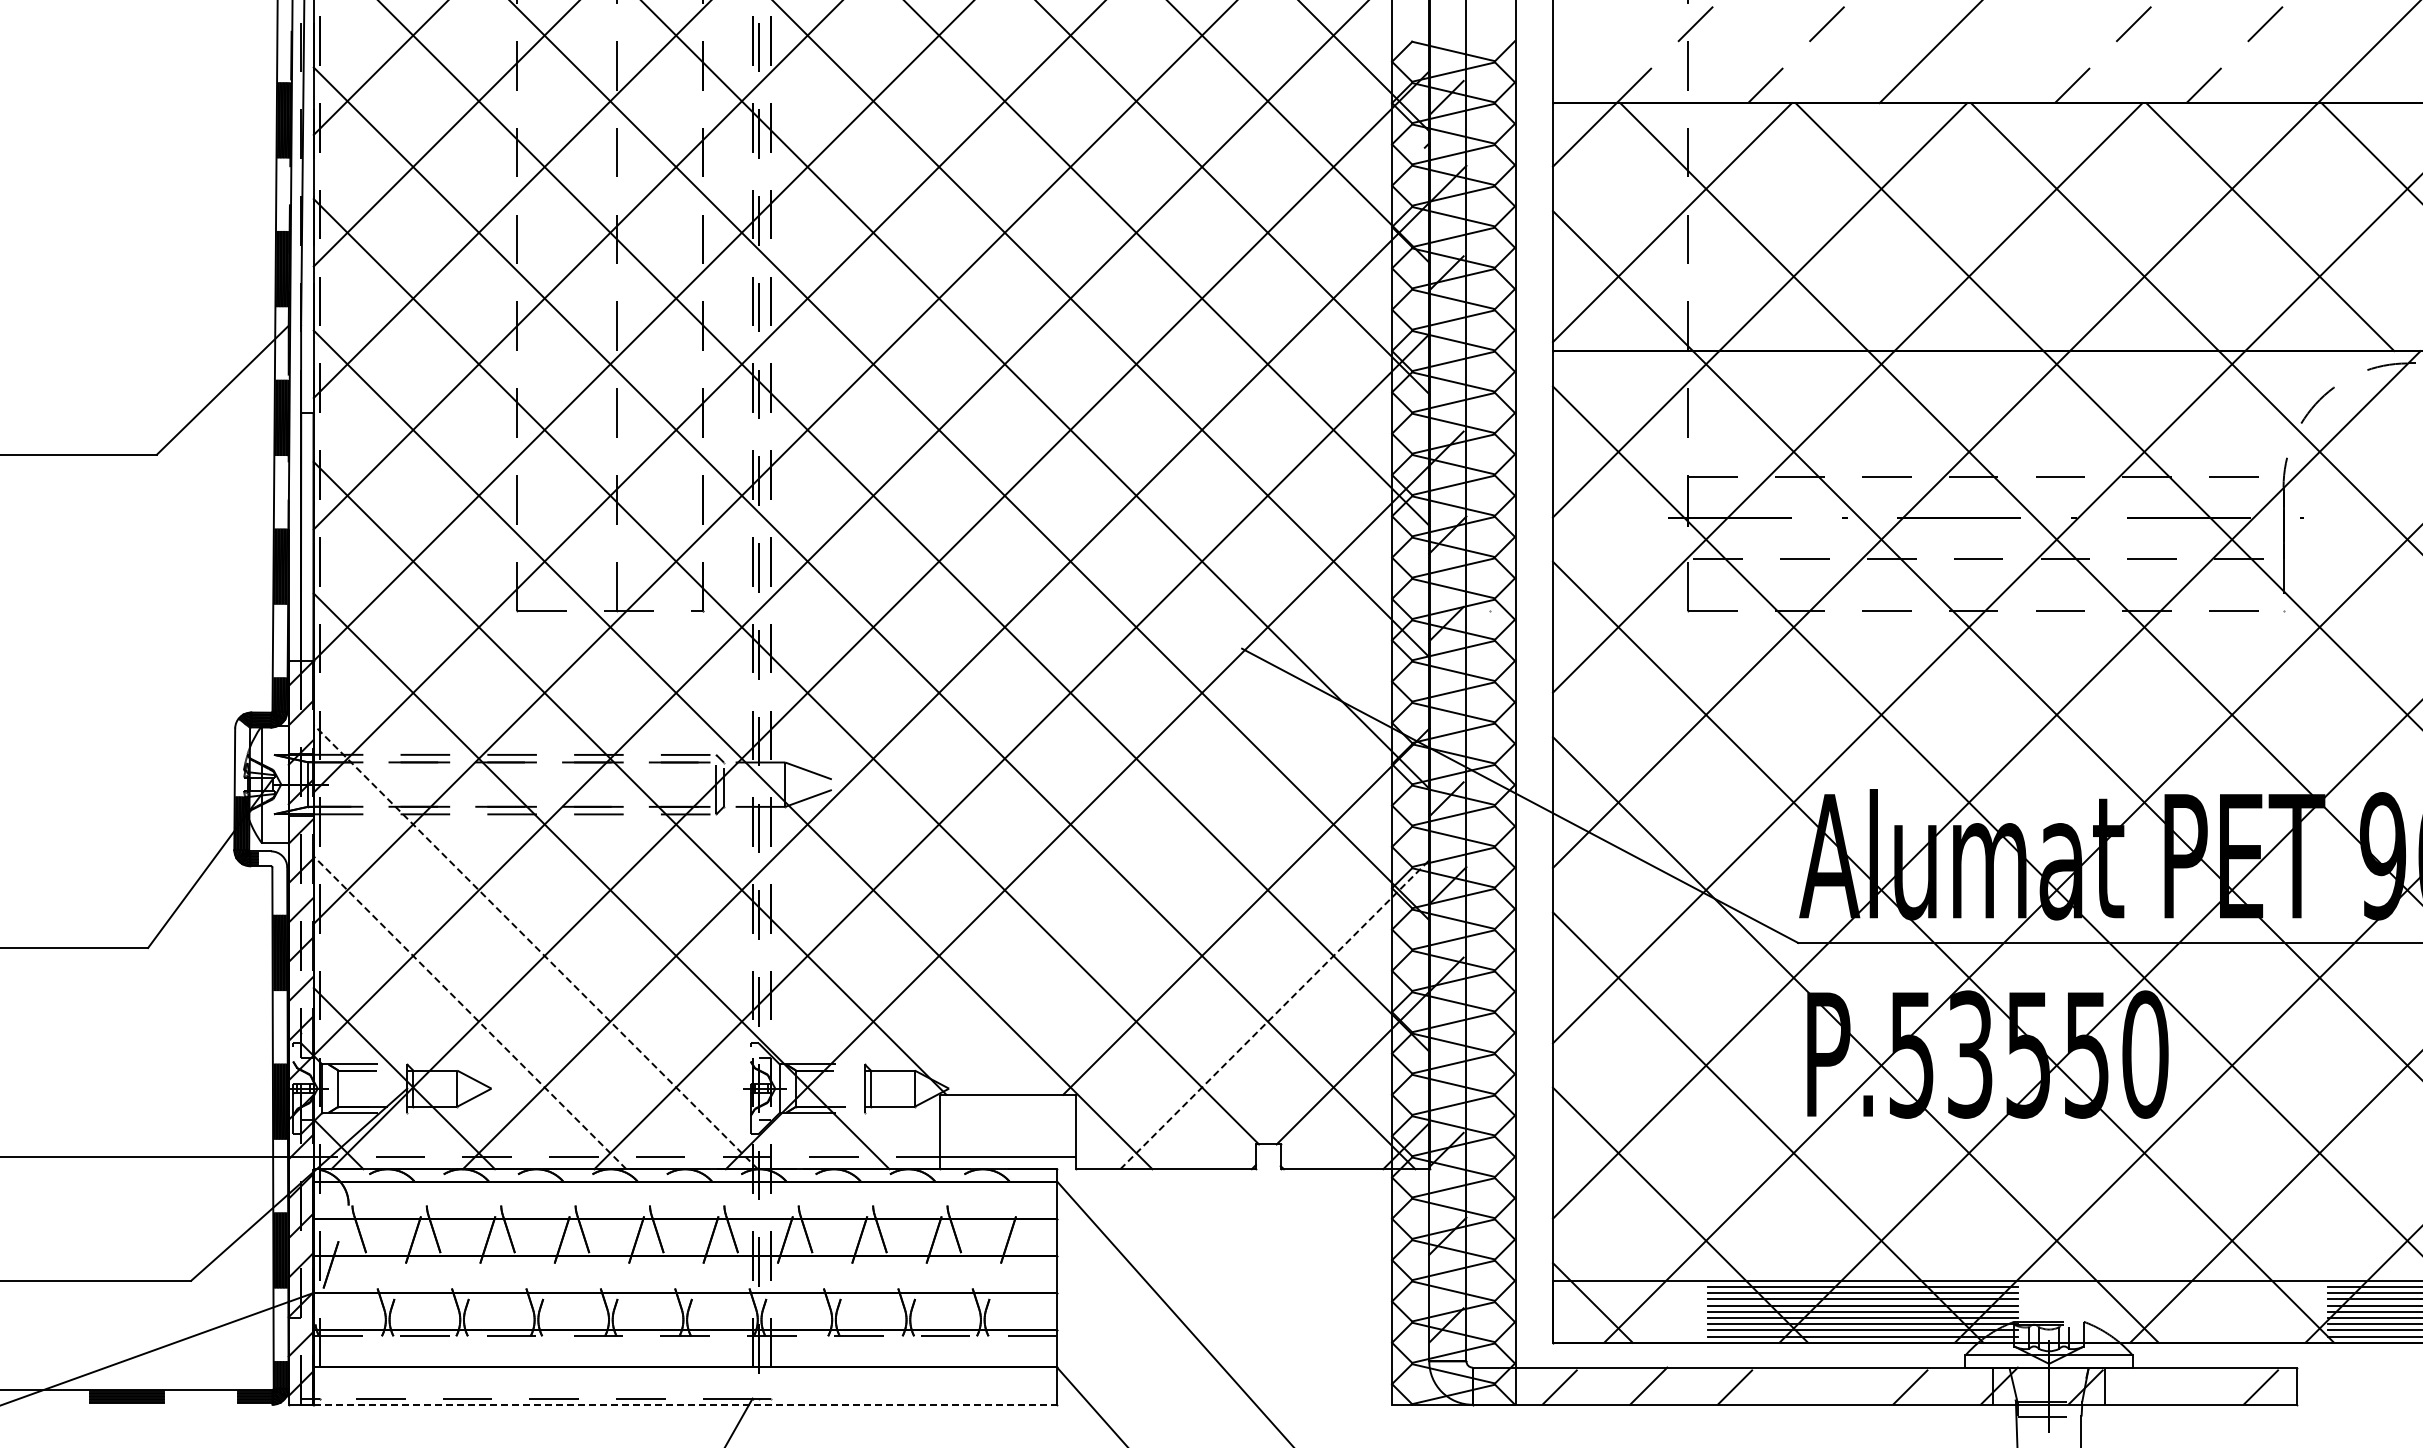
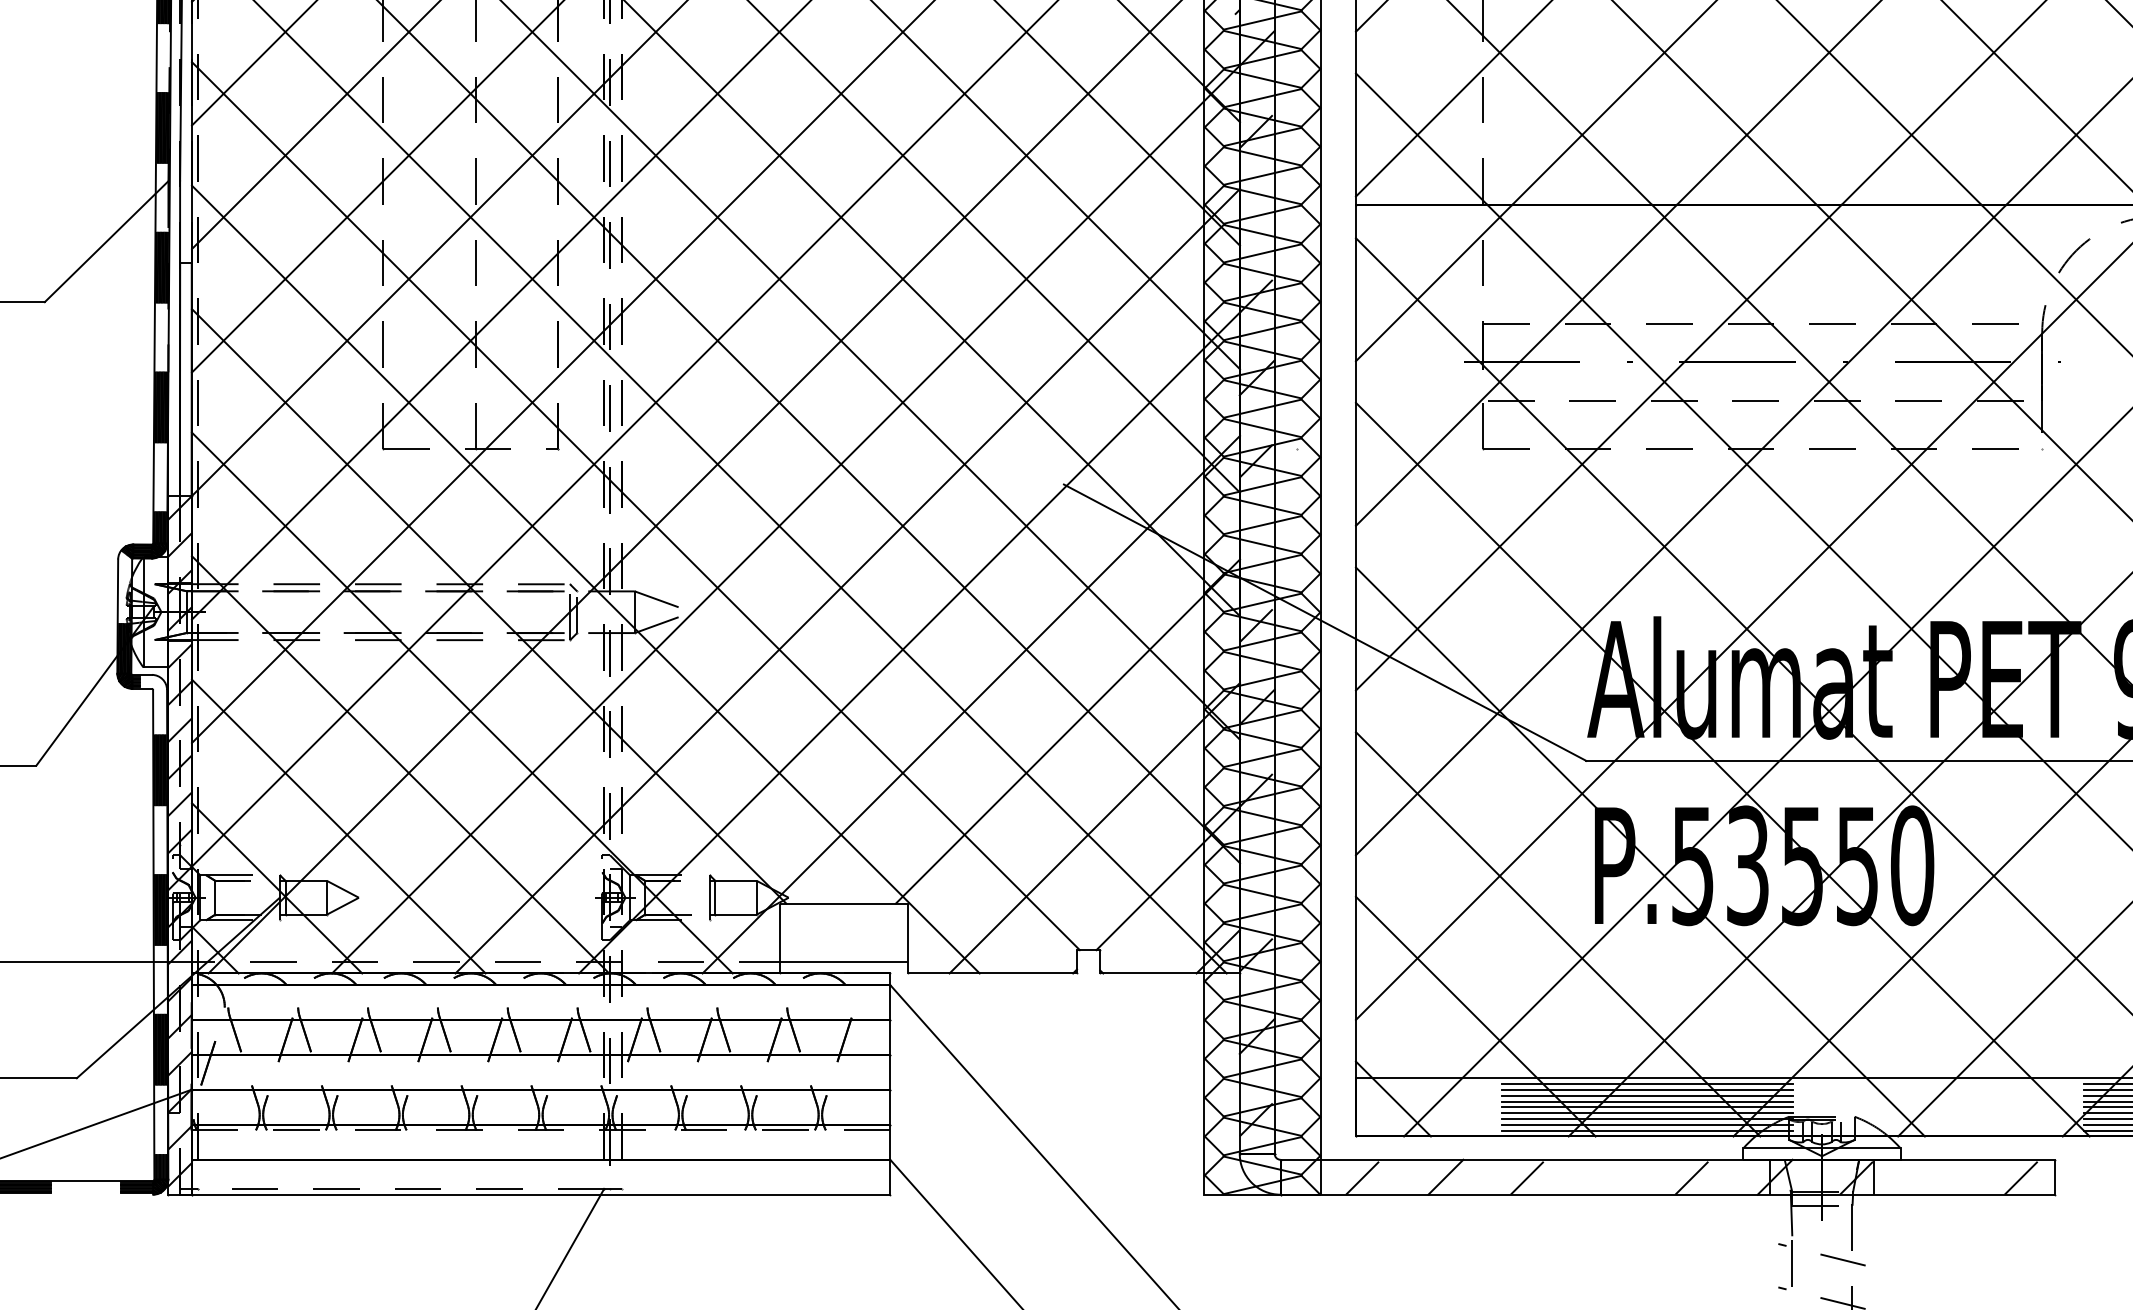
line: (1143, 883) -> (971, 705), added
line: (535, 946) -> (400, 764), dashed -> solid
line: (469, 1012) -> (338, 826), dashed -> solid
line: (1274, 1014) -> (1094, 828), dashed -> solid
line: (685, 1404) -> (541, 1194), dashed -> solid

